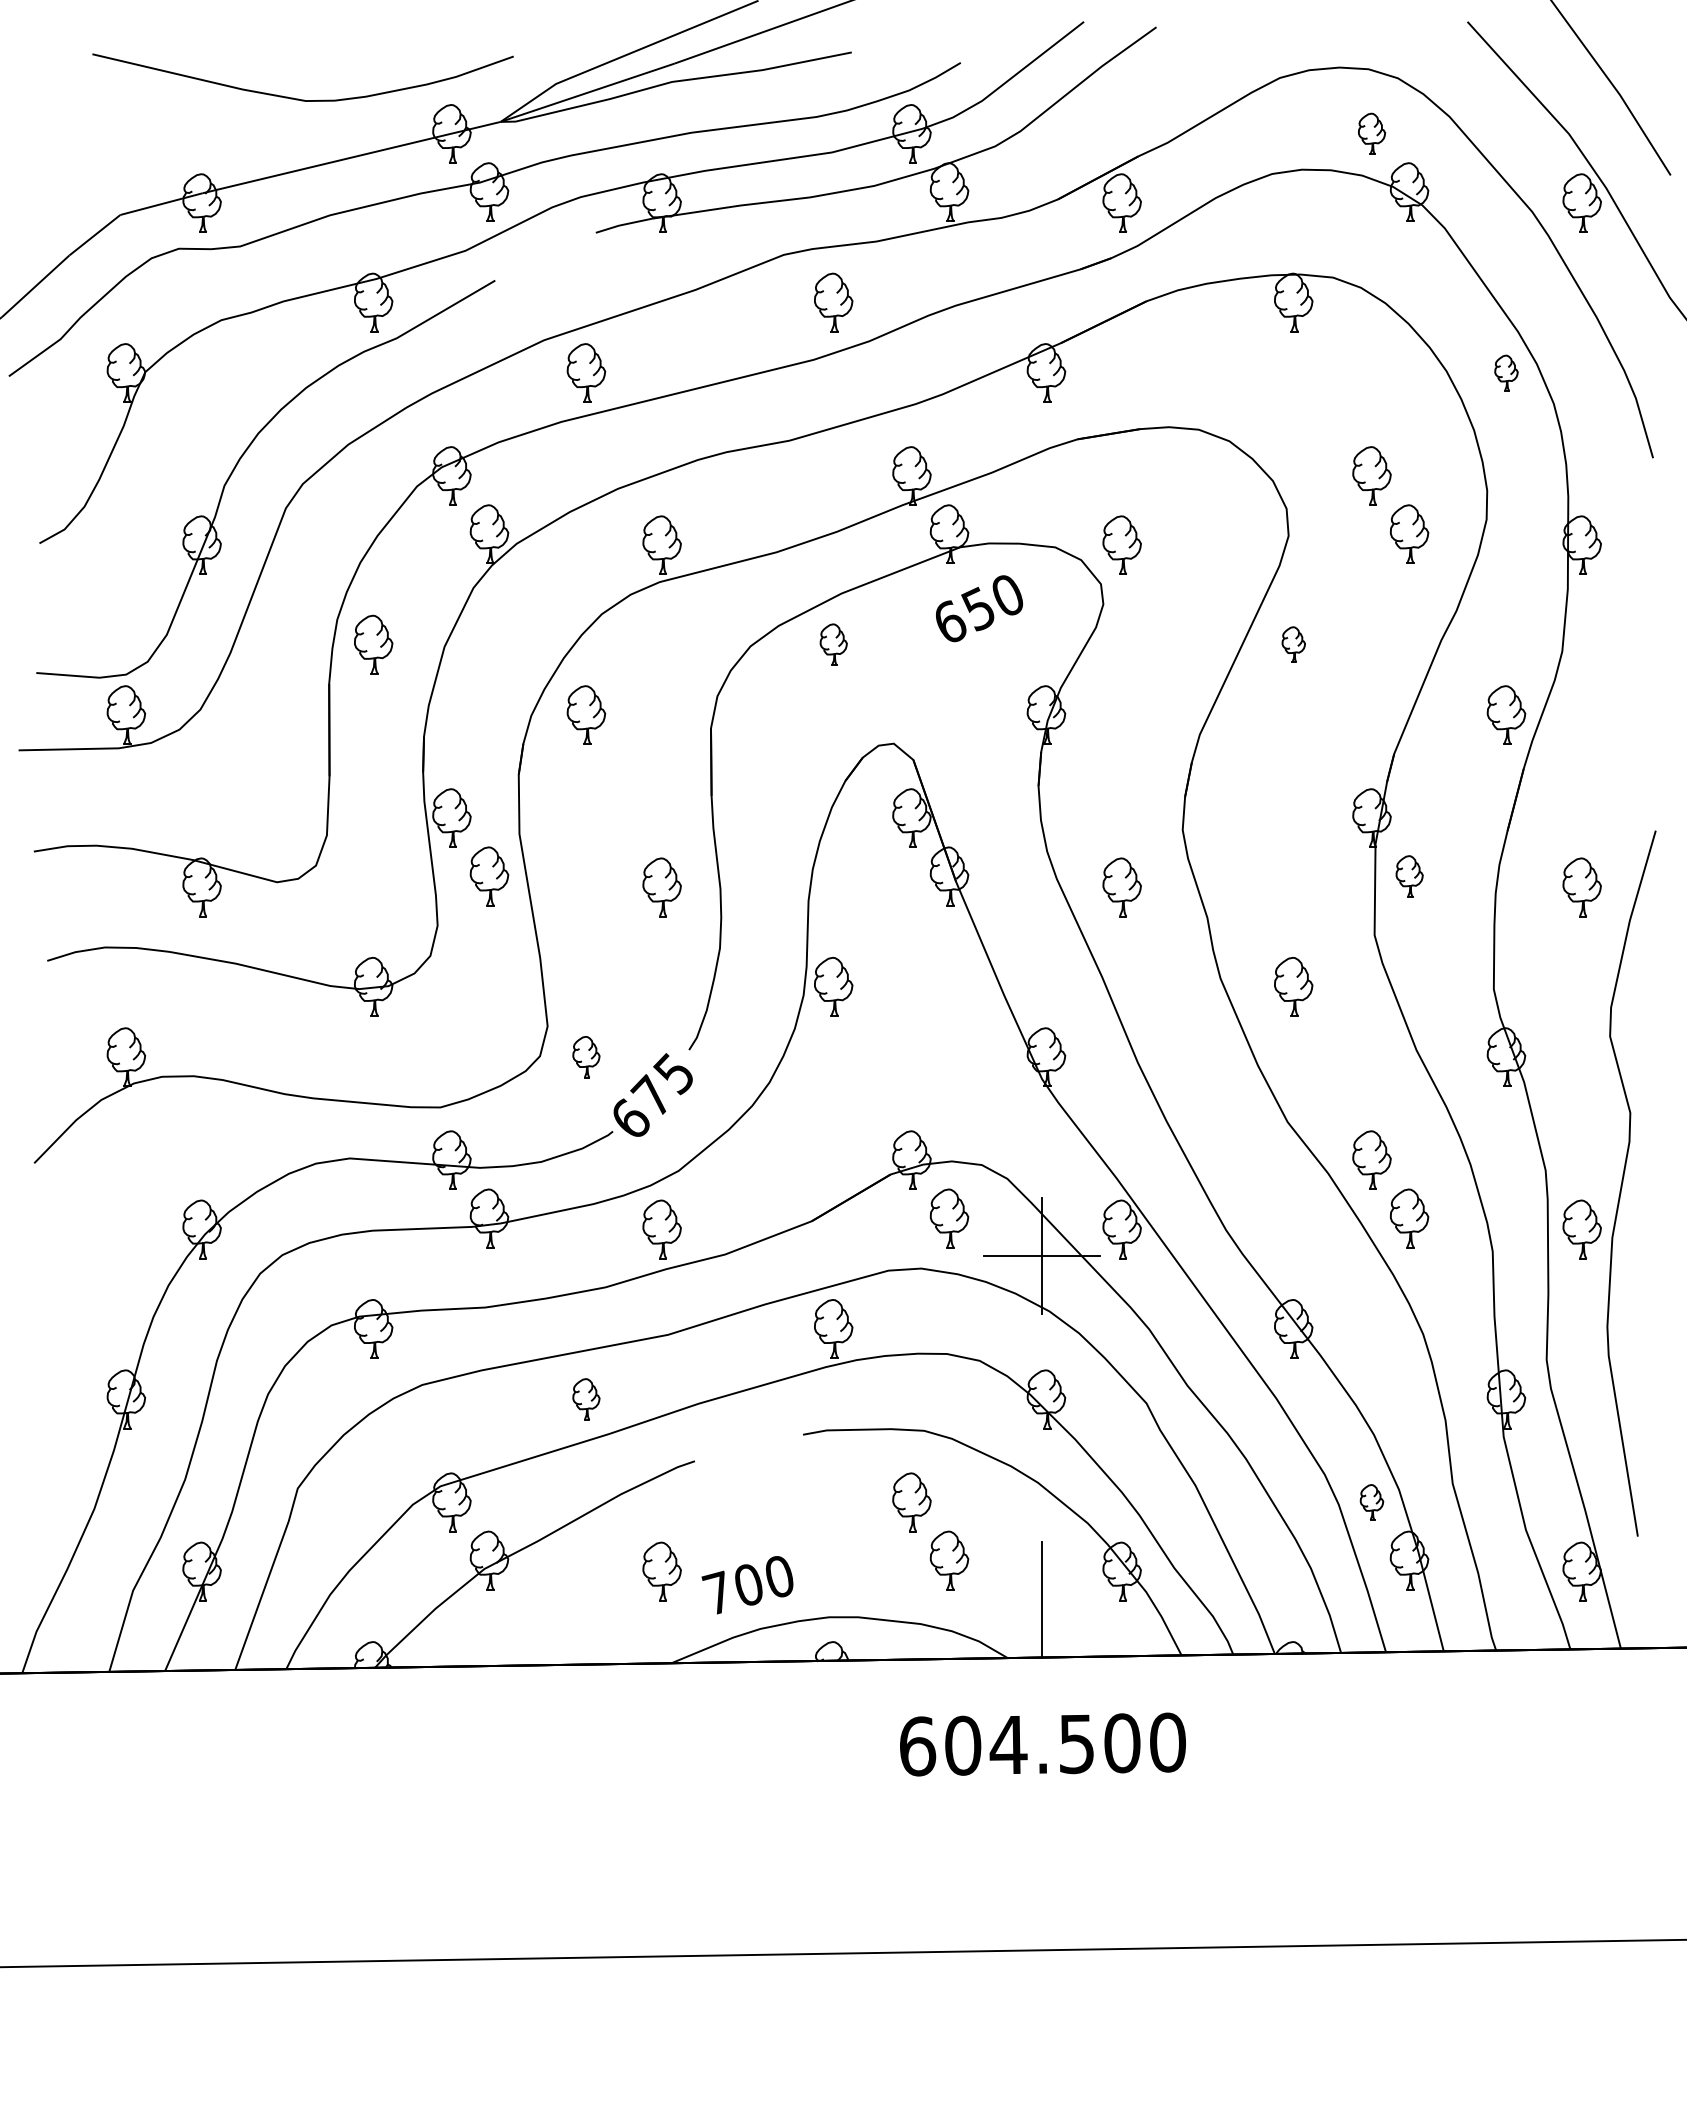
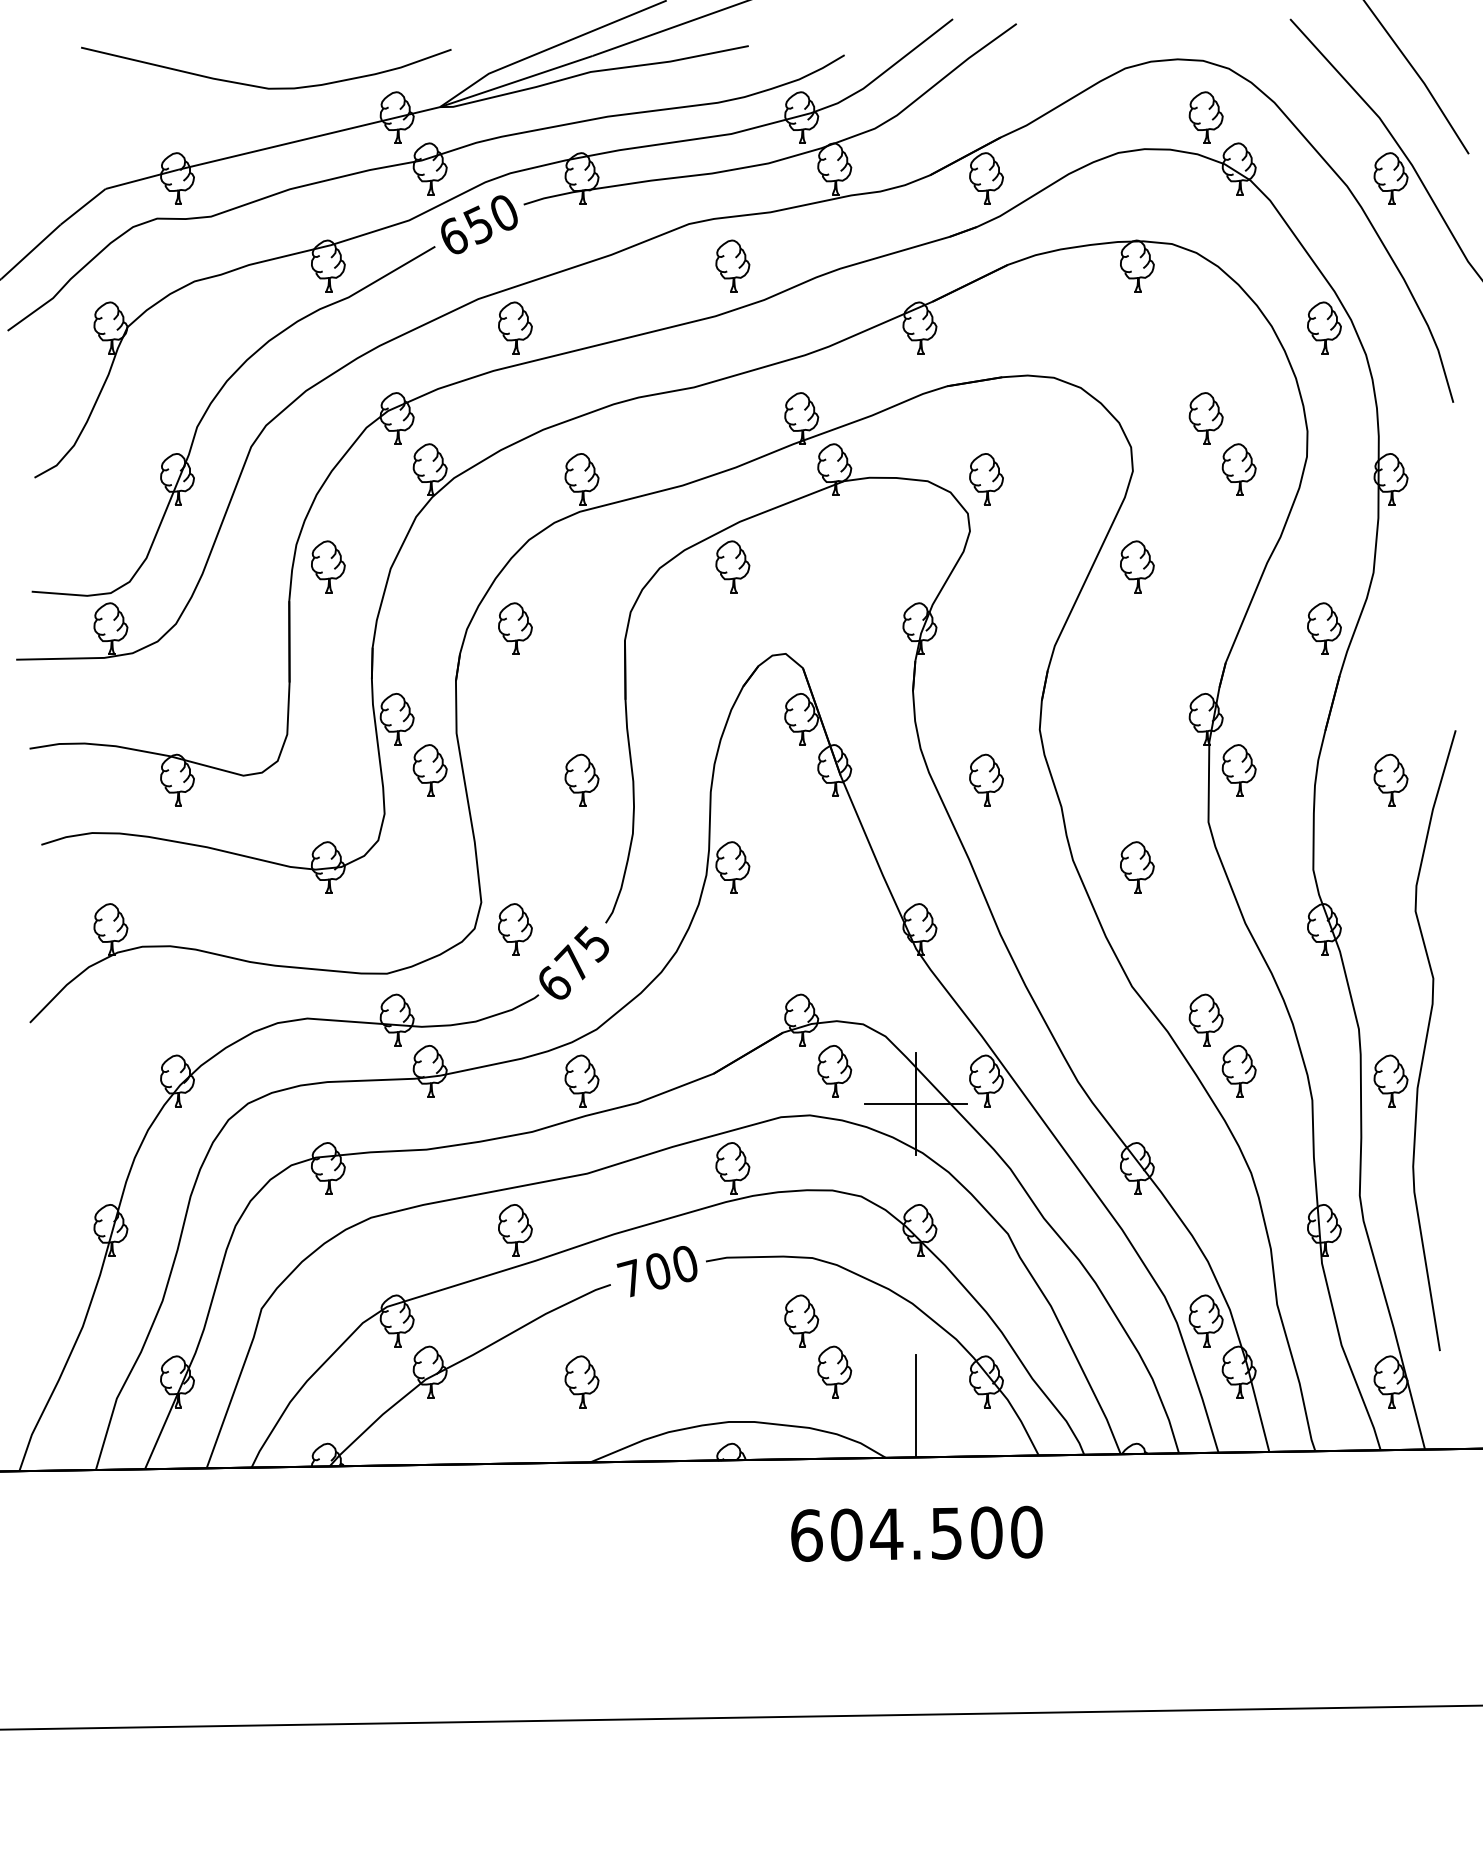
part: (1371, 133) -> (1205, 117), size x1.43
part: (1506, 372) -> (1324, 327), size x1.67
text: (979, 608) -> (479, 224), moved
part: (833, 644) -> (732, 566), size x1.43
part: (1293, 644) -> (1137, 566), size x1.67
part: (1409, 876) -> (1239, 770), size x1.43
part: (586, 1056) -> (515, 928), size x1.43
part: (586, 1399) -> (515, 1230), size x1.43
part: (1371, 1502) -> (1205, 1321), size x1.67
text: (747, 1585) -> (657, 1271), moved

